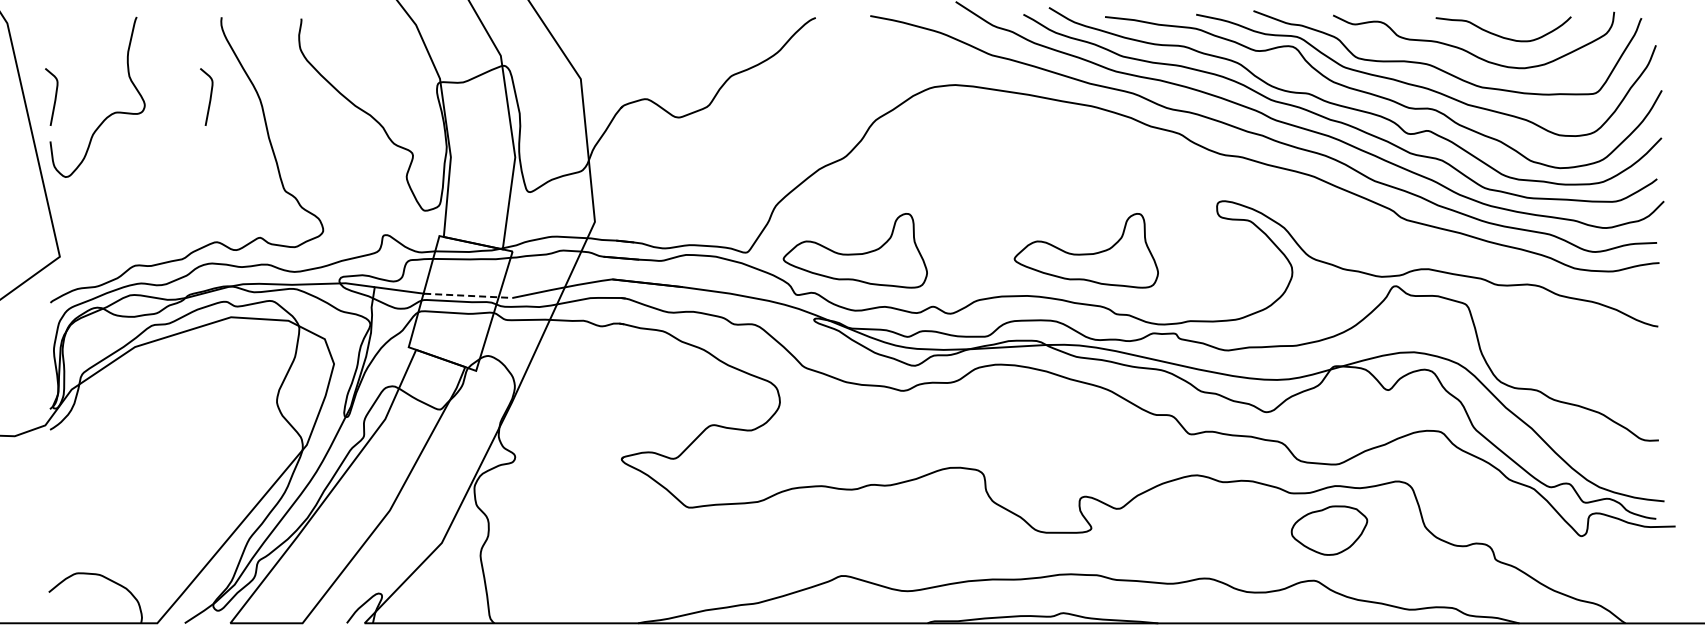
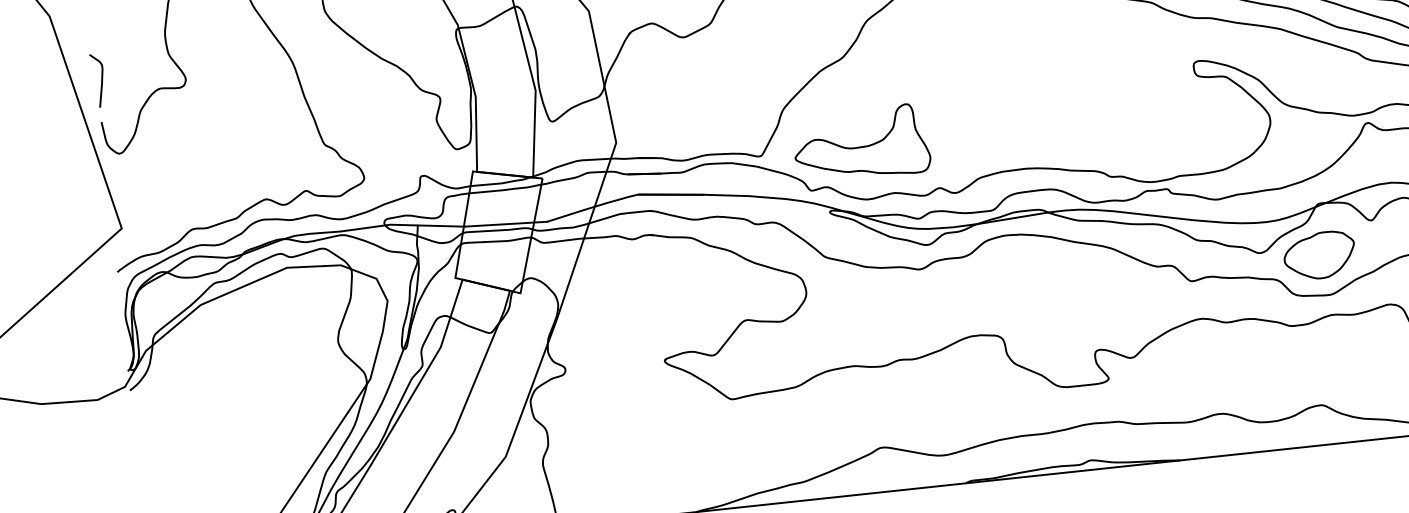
curve: (209, 97) -> (245, 65), removed
part: (1085, 250) -> (1075, 120), removed
line: (468, 295) -> (505, 223), dashed -> solid
part: (1329, 530) -> (1319, 255), moved

